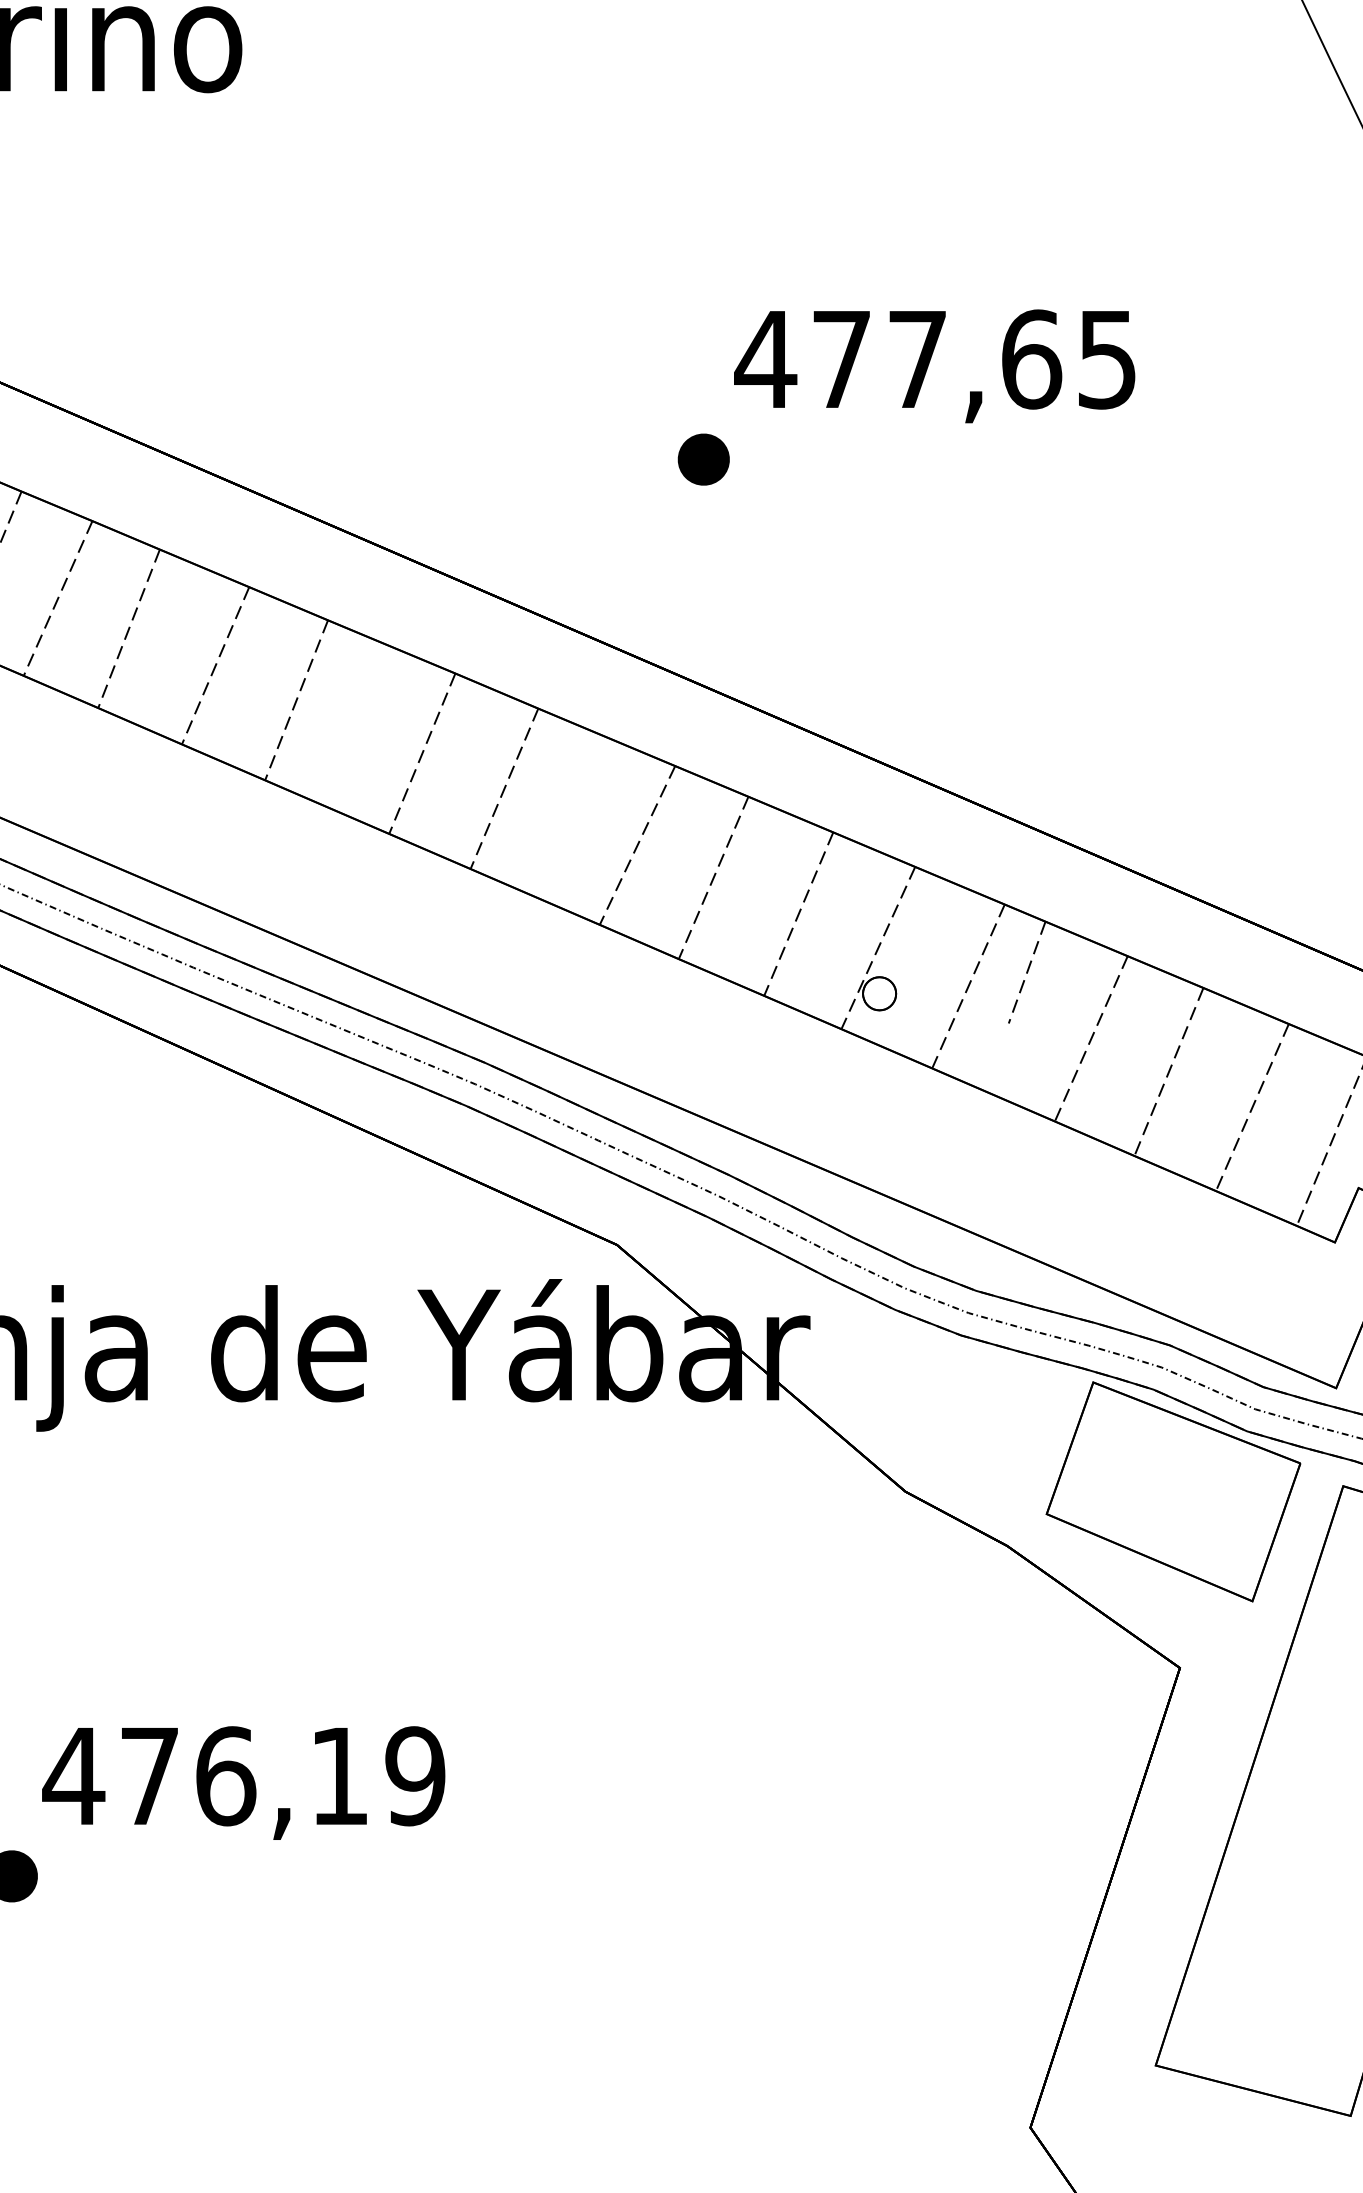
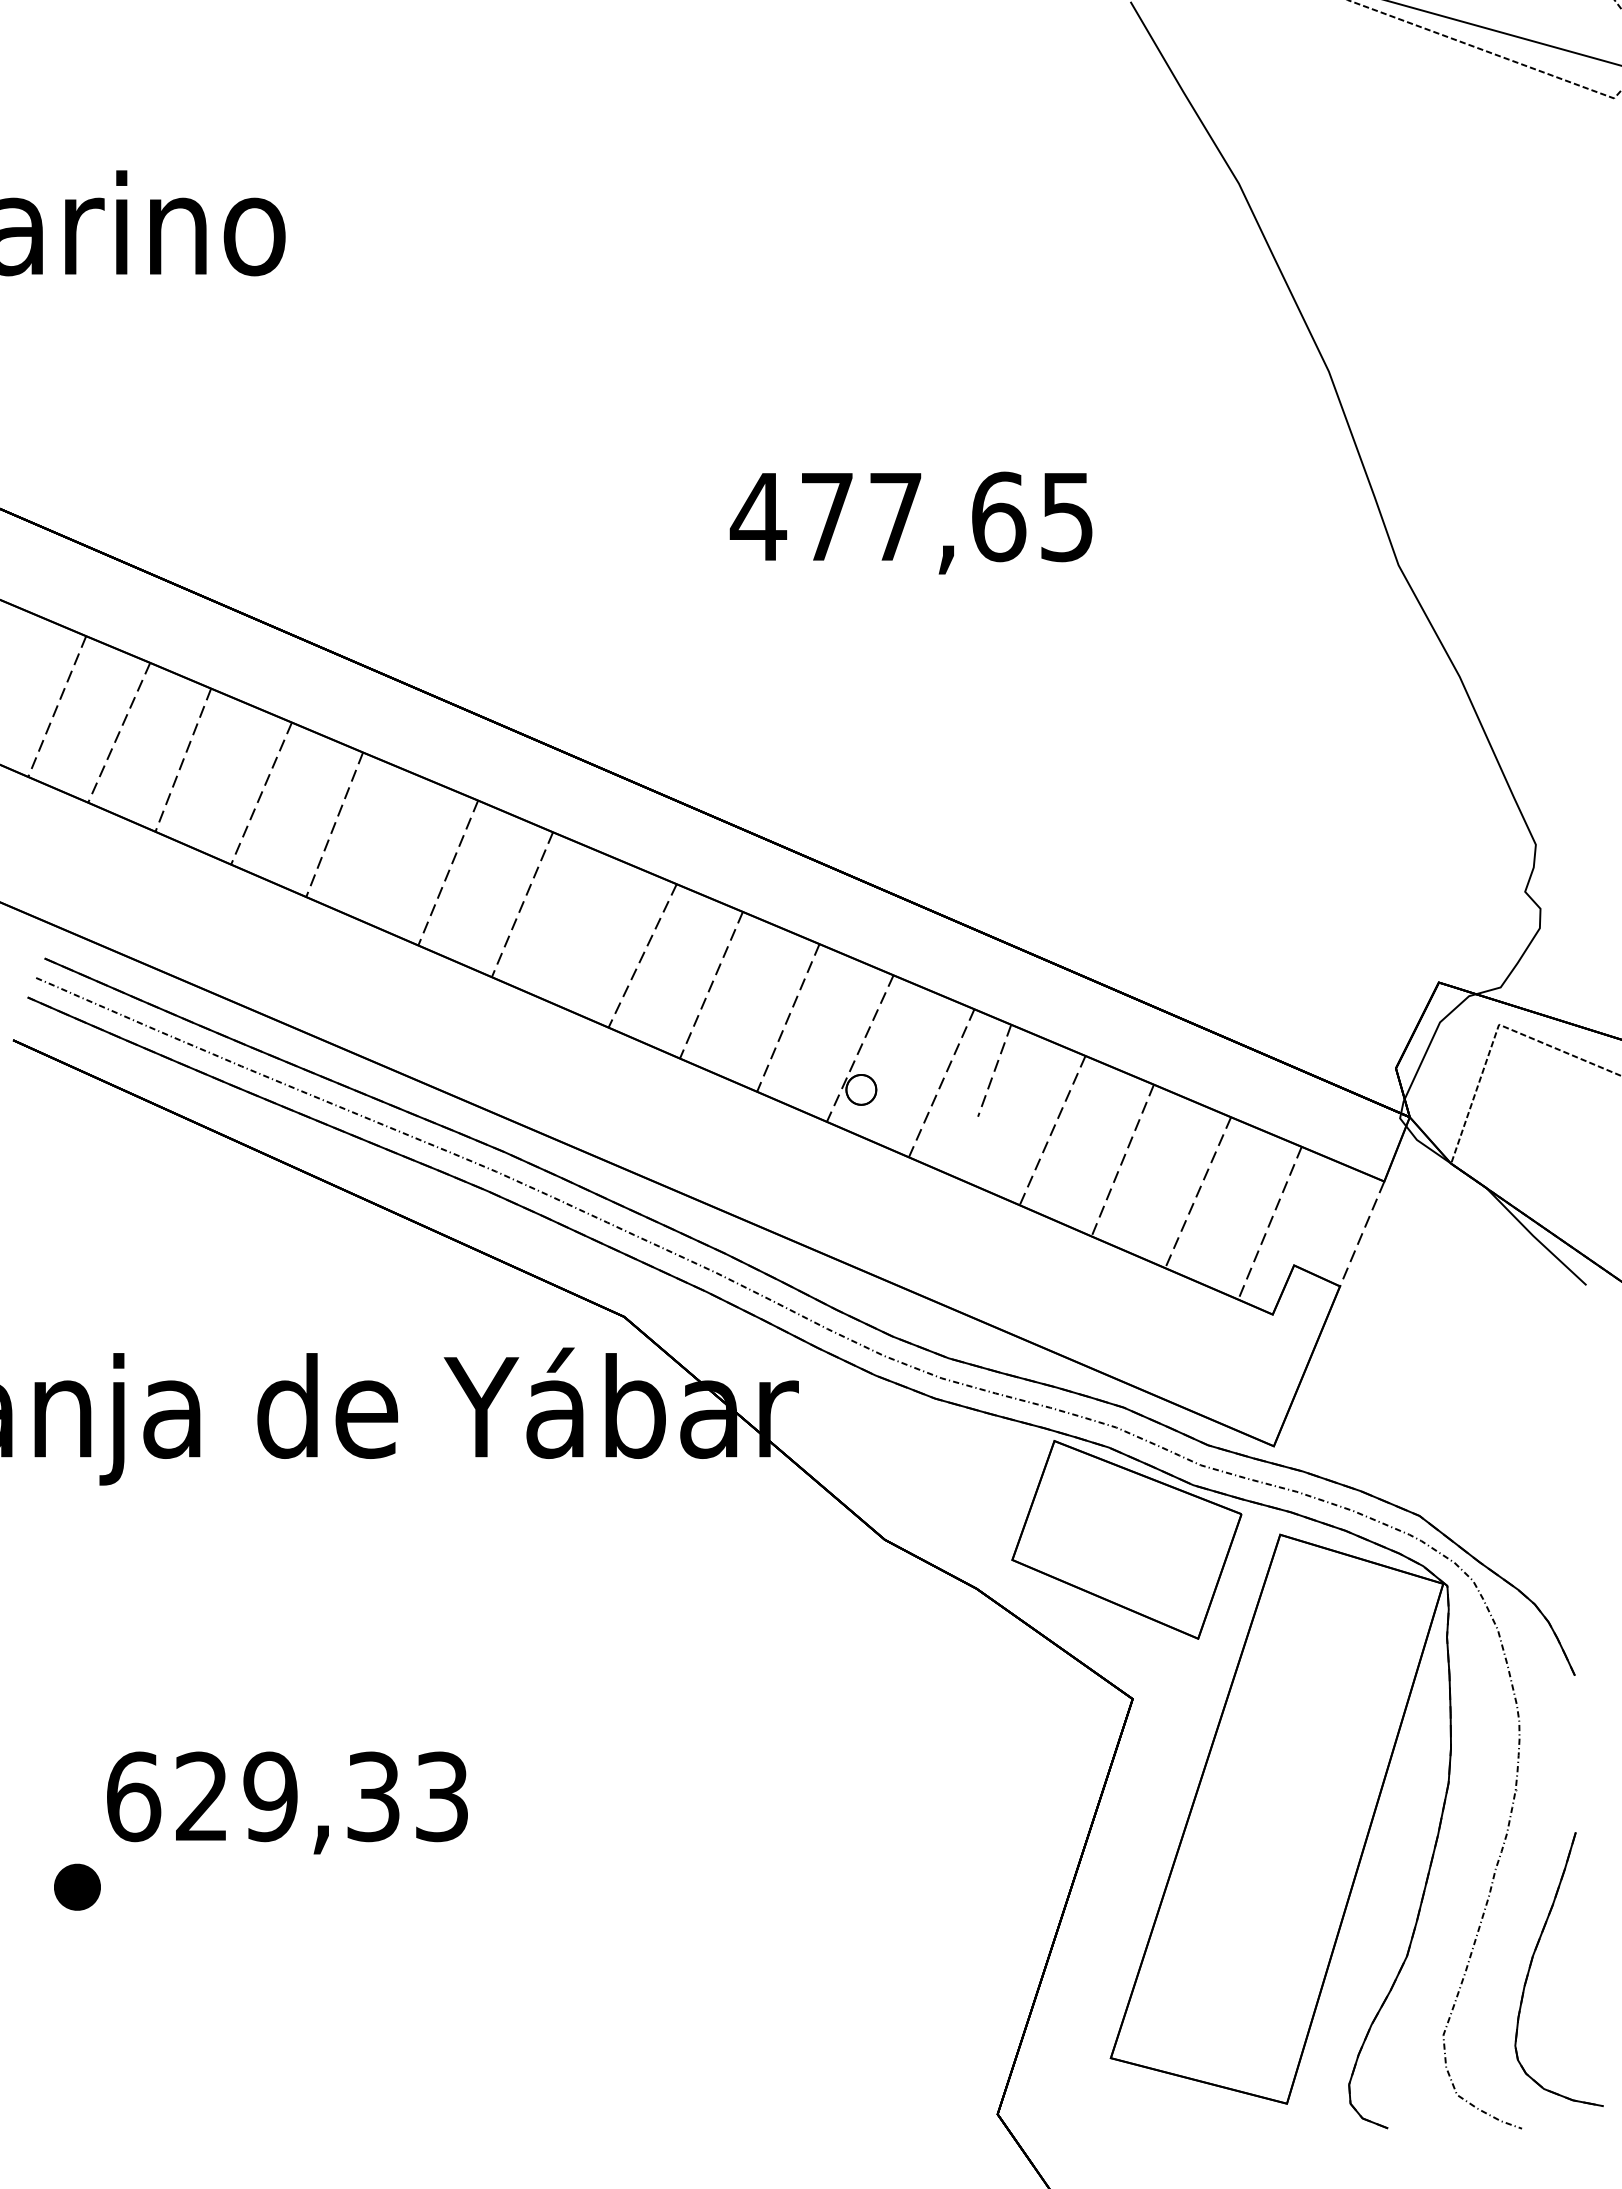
part: (703, 458) -> (702, 606), removed
text: (243, 1775) -> (286, 1796), 476,19 -> 629,33

